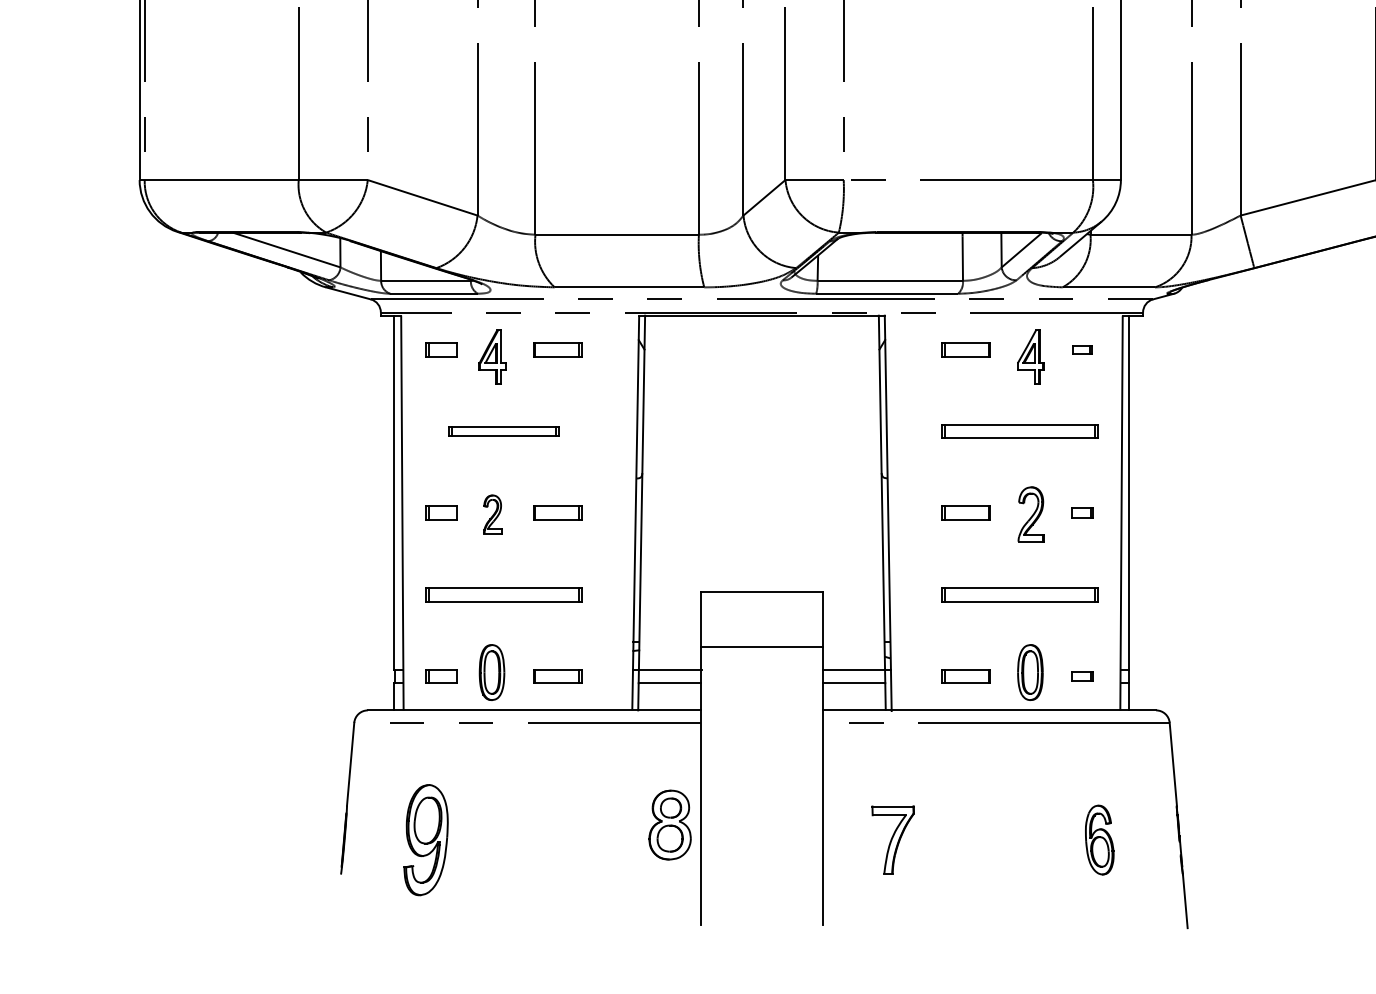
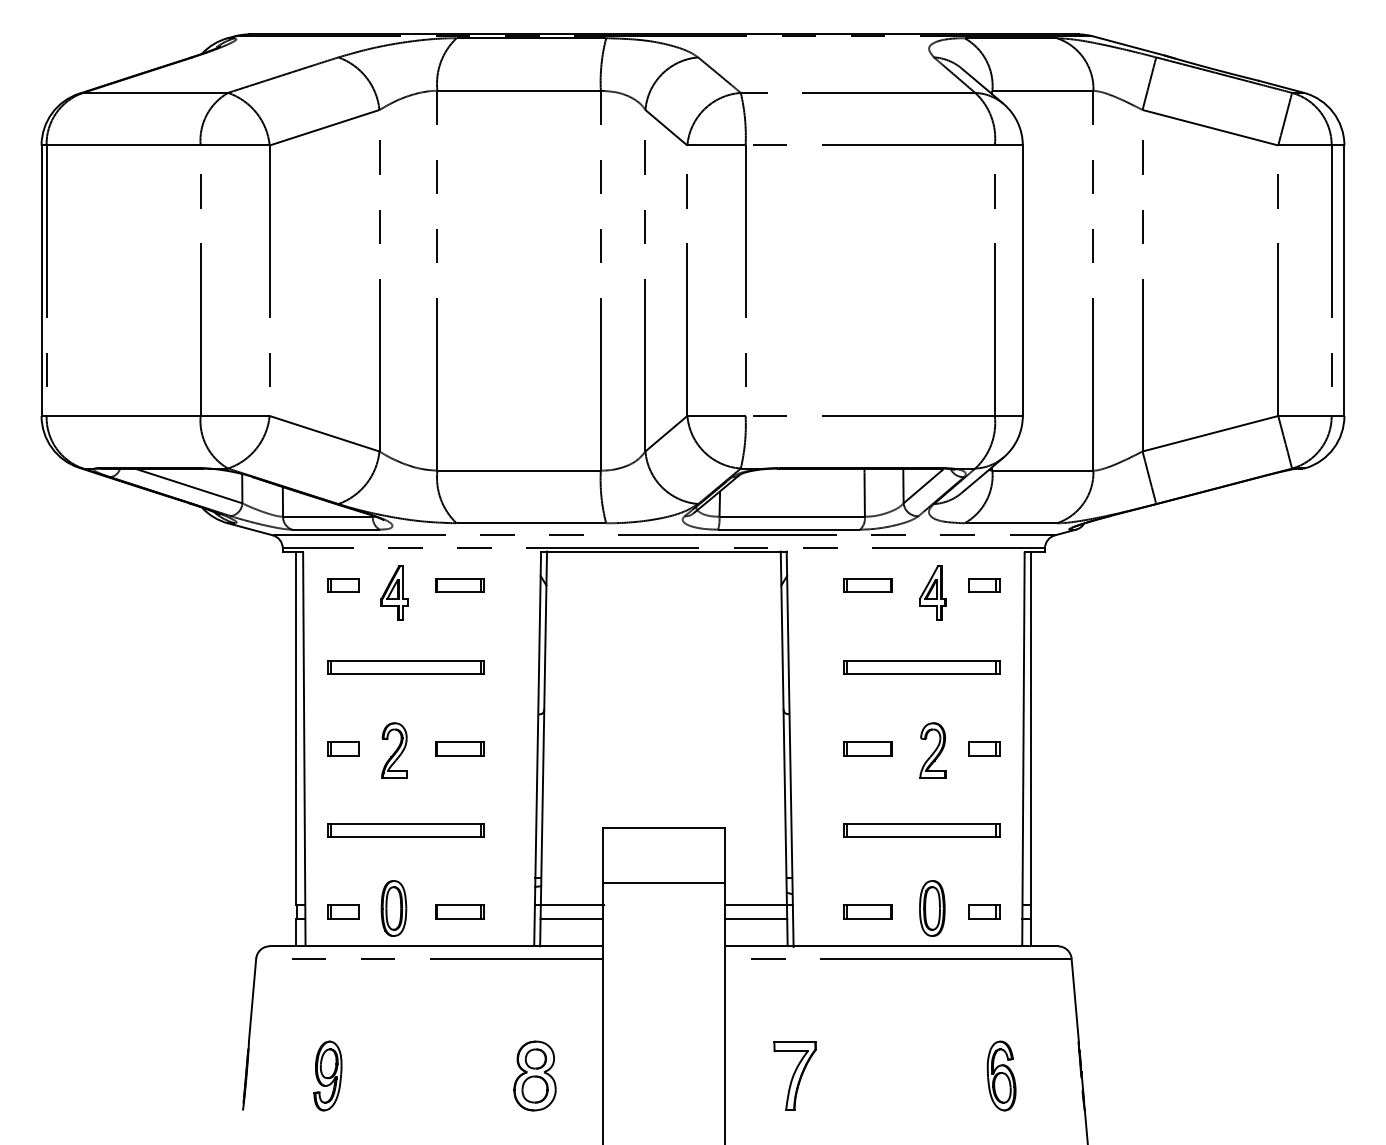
part: (1082, 349) -> (984, 585), size x1.67
part: (503, 431) -> (405, 667), size x1.43
part: (1082, 512) -> (984, 748), size x1.43
part: (492, 514) -> (394, 750), size x1.43
part: (1082, 675) -> (984, 911), size x1.43
part: (669, 824) -> (534, 1075), moved
part: (425, 839) -> (327, 1075), size x0.62

